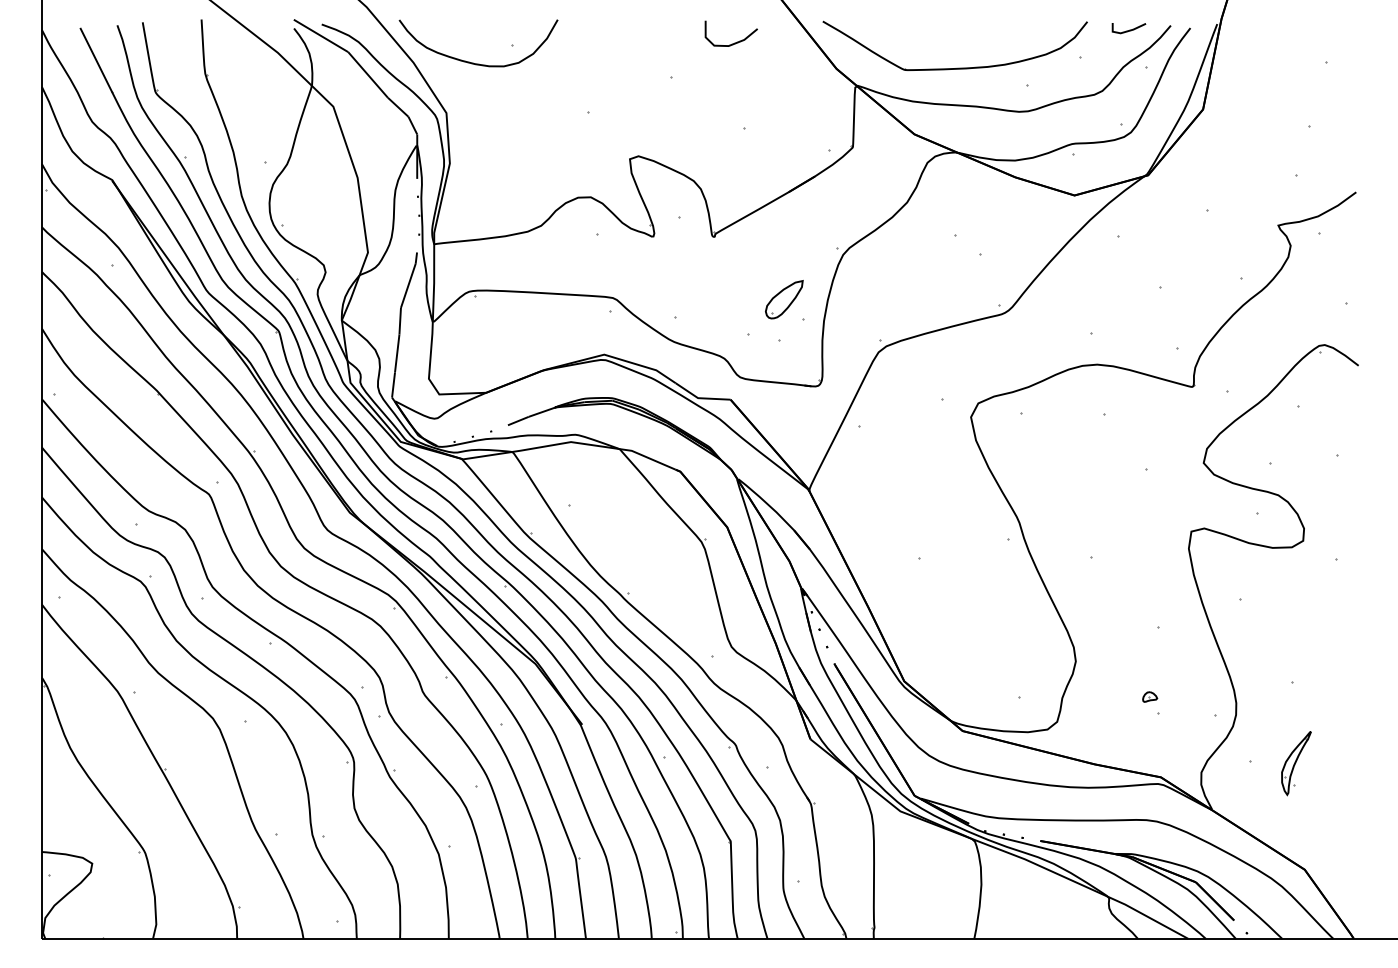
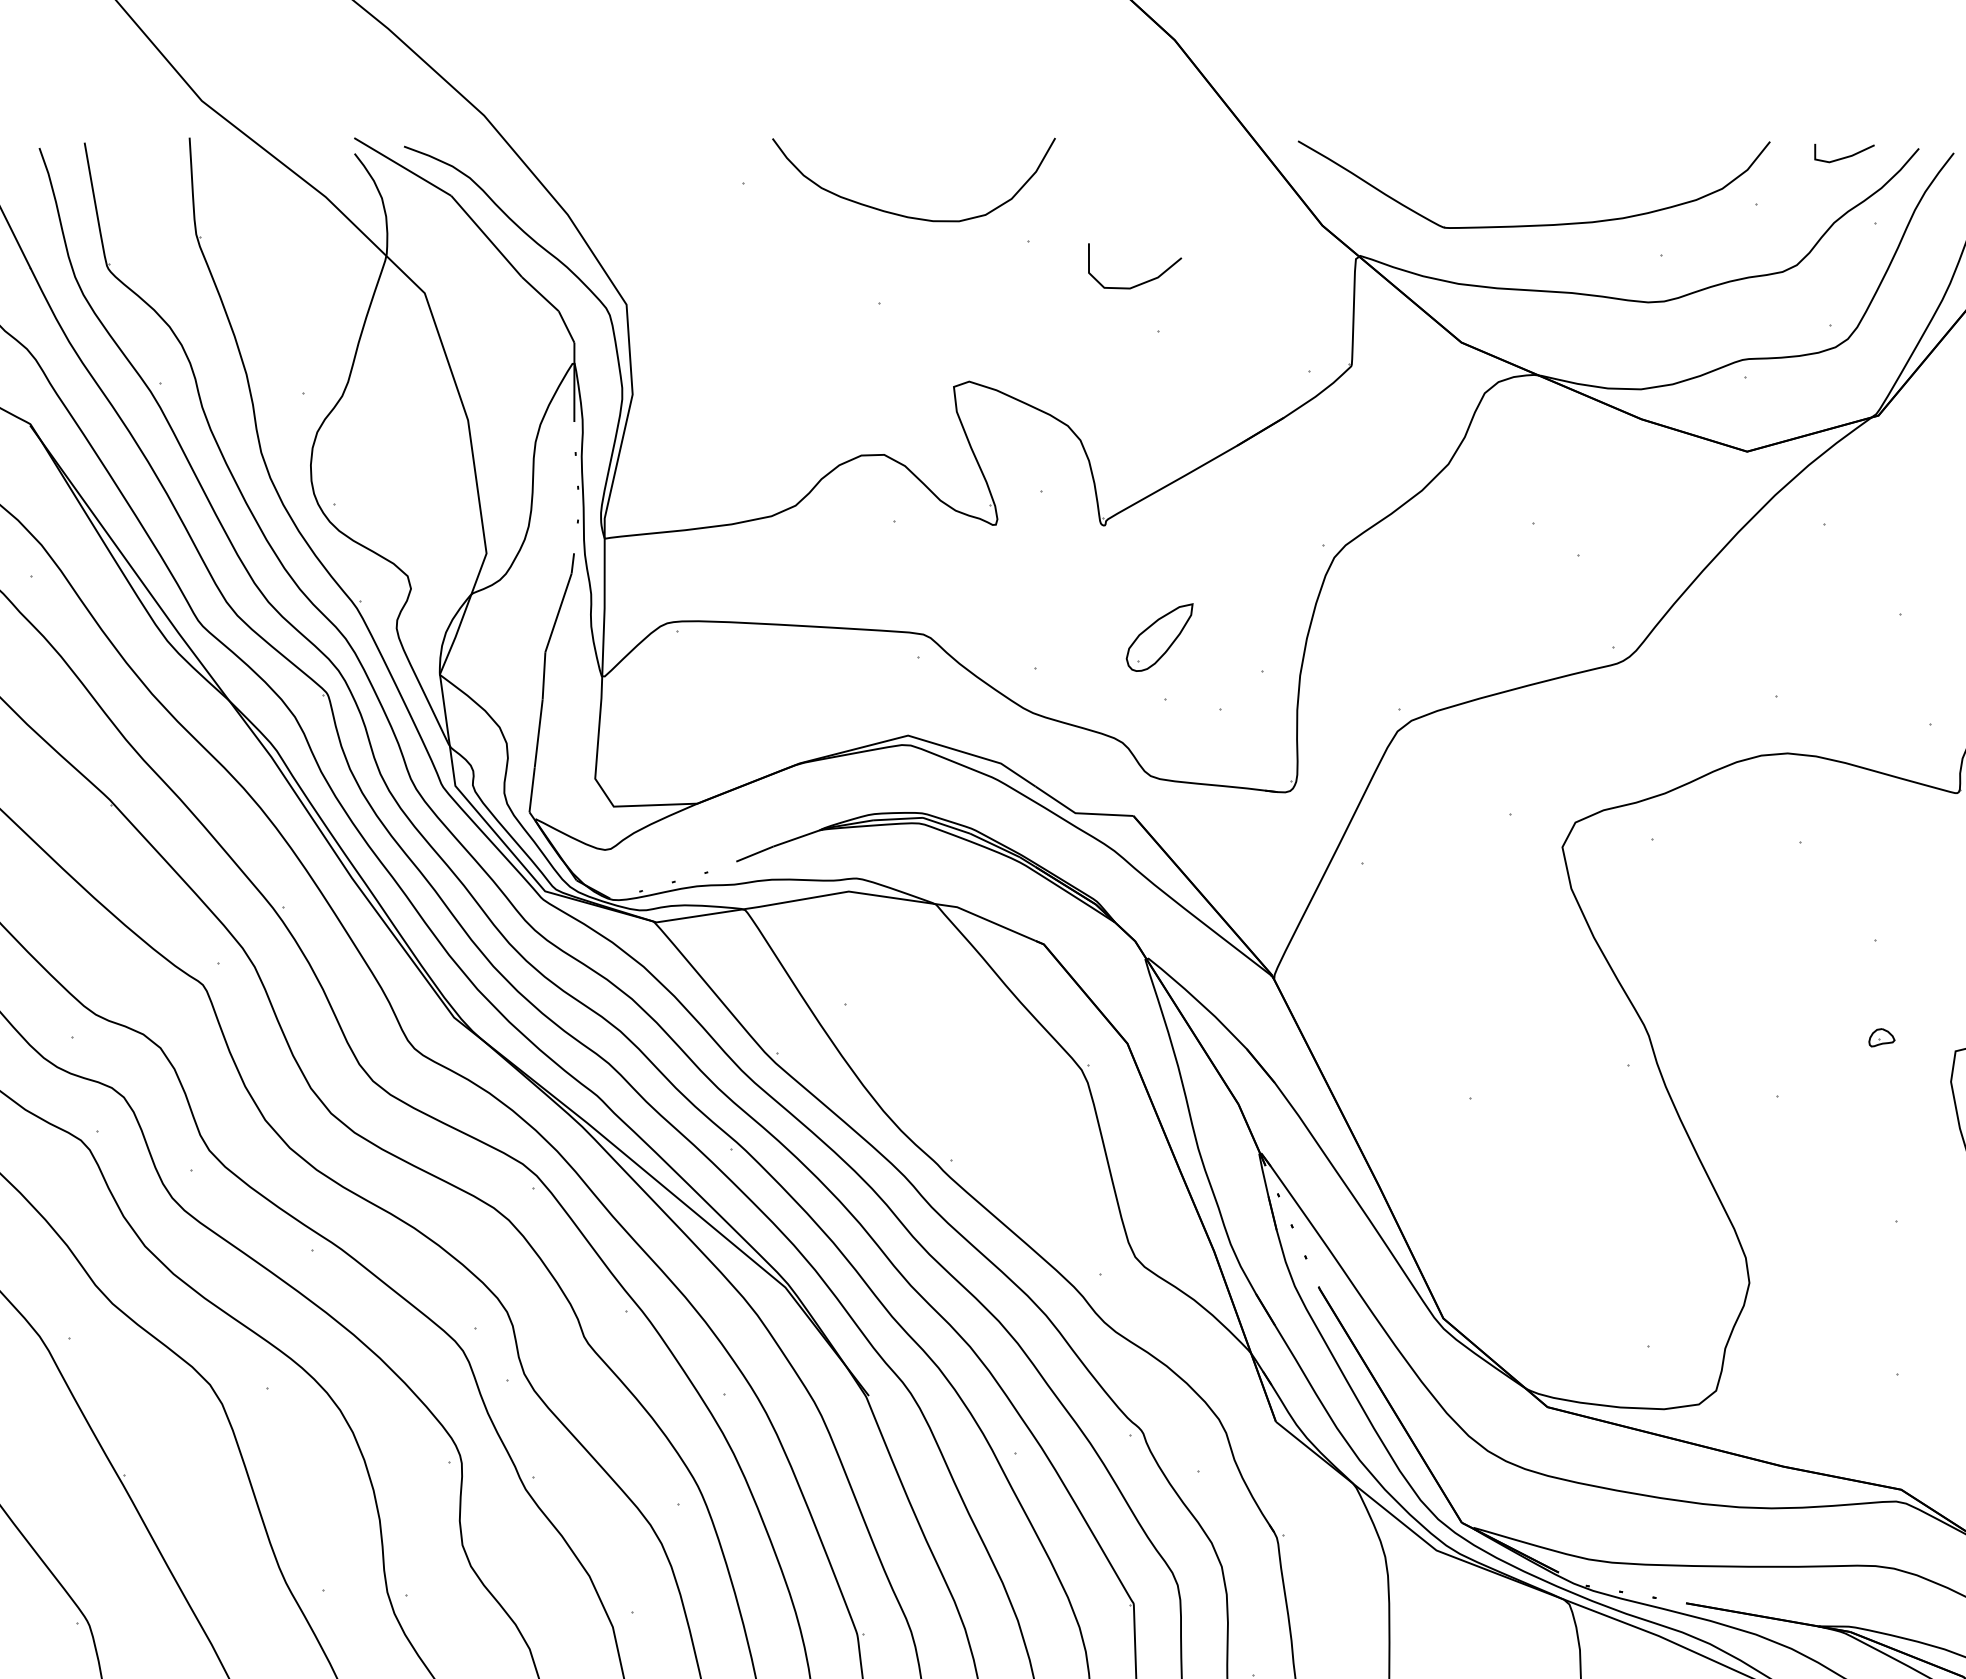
curve: (734, 42) -> (1140, 282), moved
curve: (473, 62) -> (904, 214), moved
part: (784, 299) -> (1160, 637), moved
part: (1150, 696) -> (1882, 1036), moved

